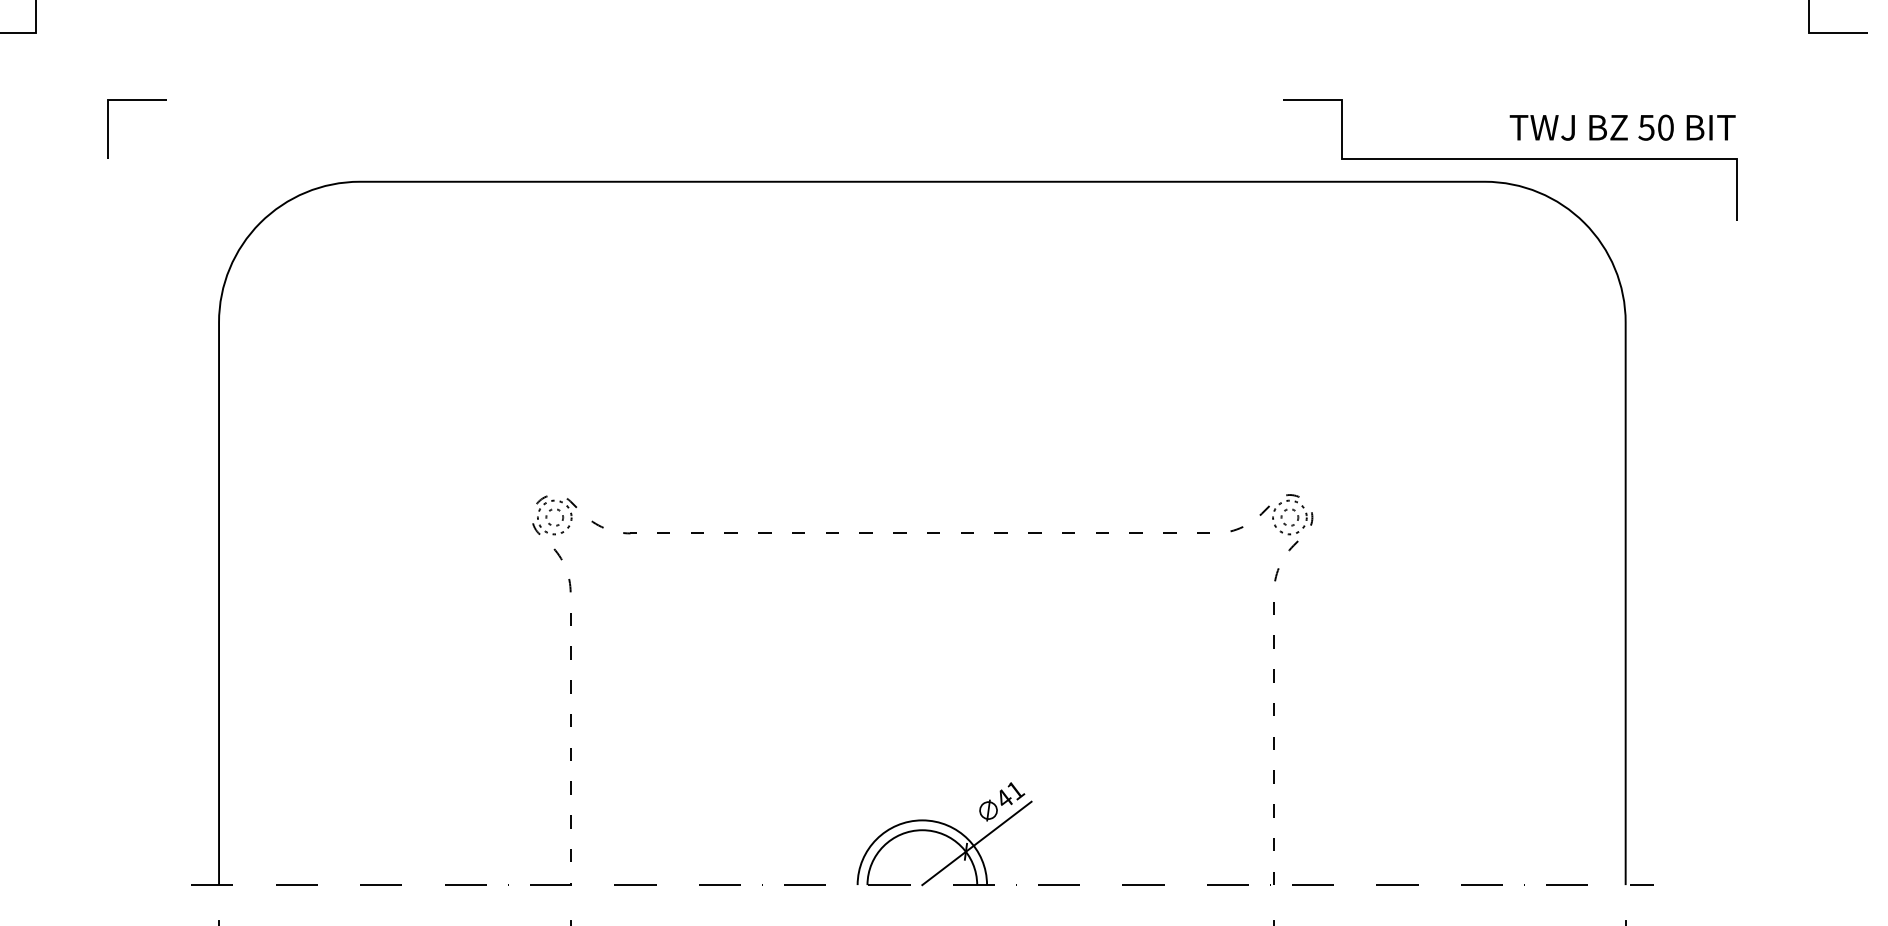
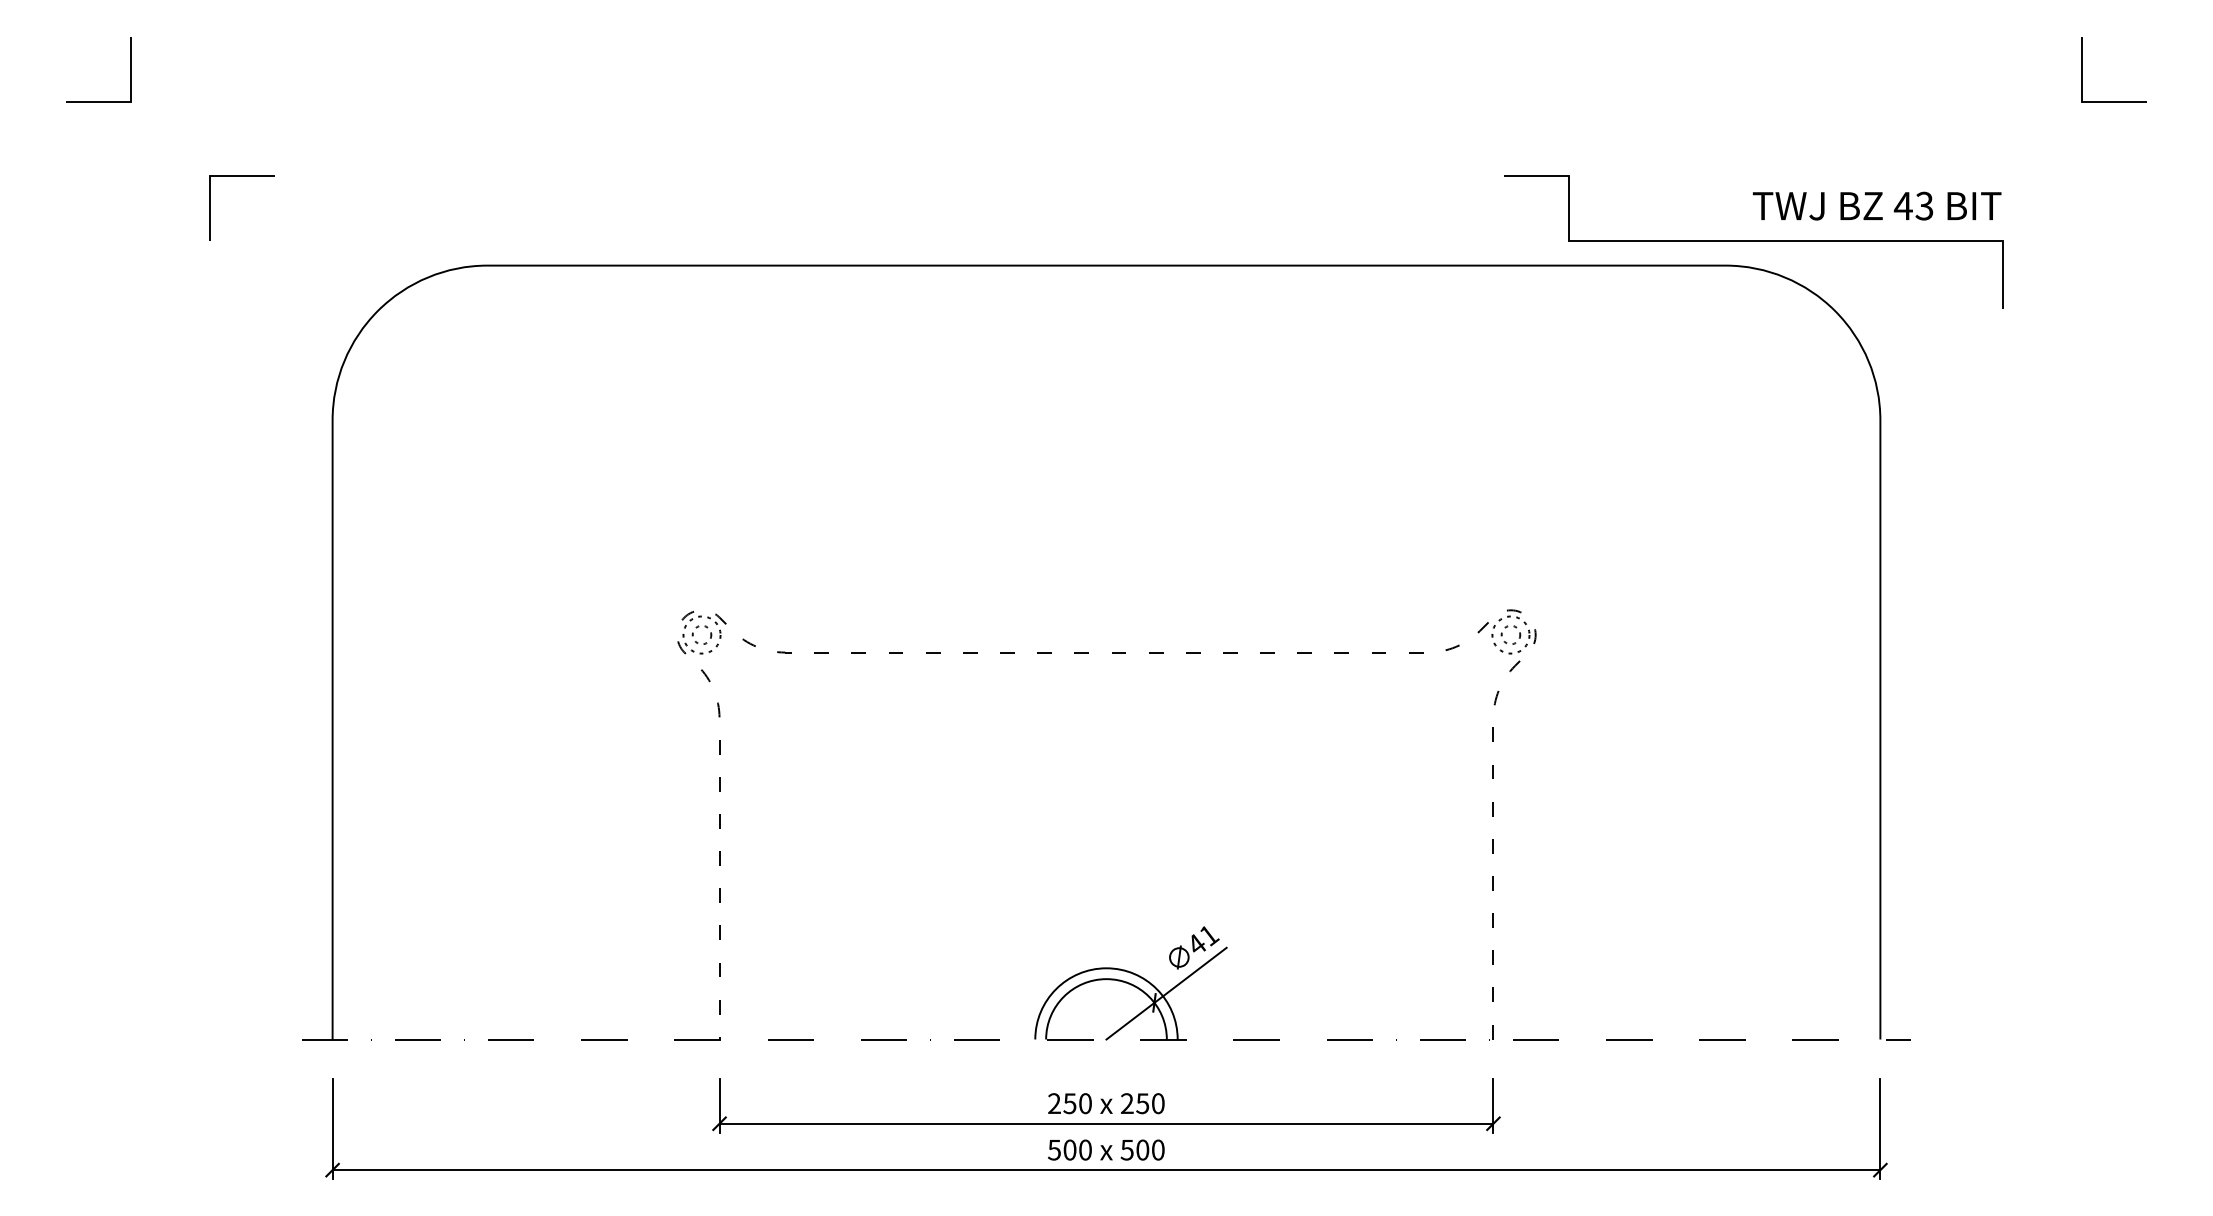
text: (1655, 127) -> (1913, 205), 50 -> 43

